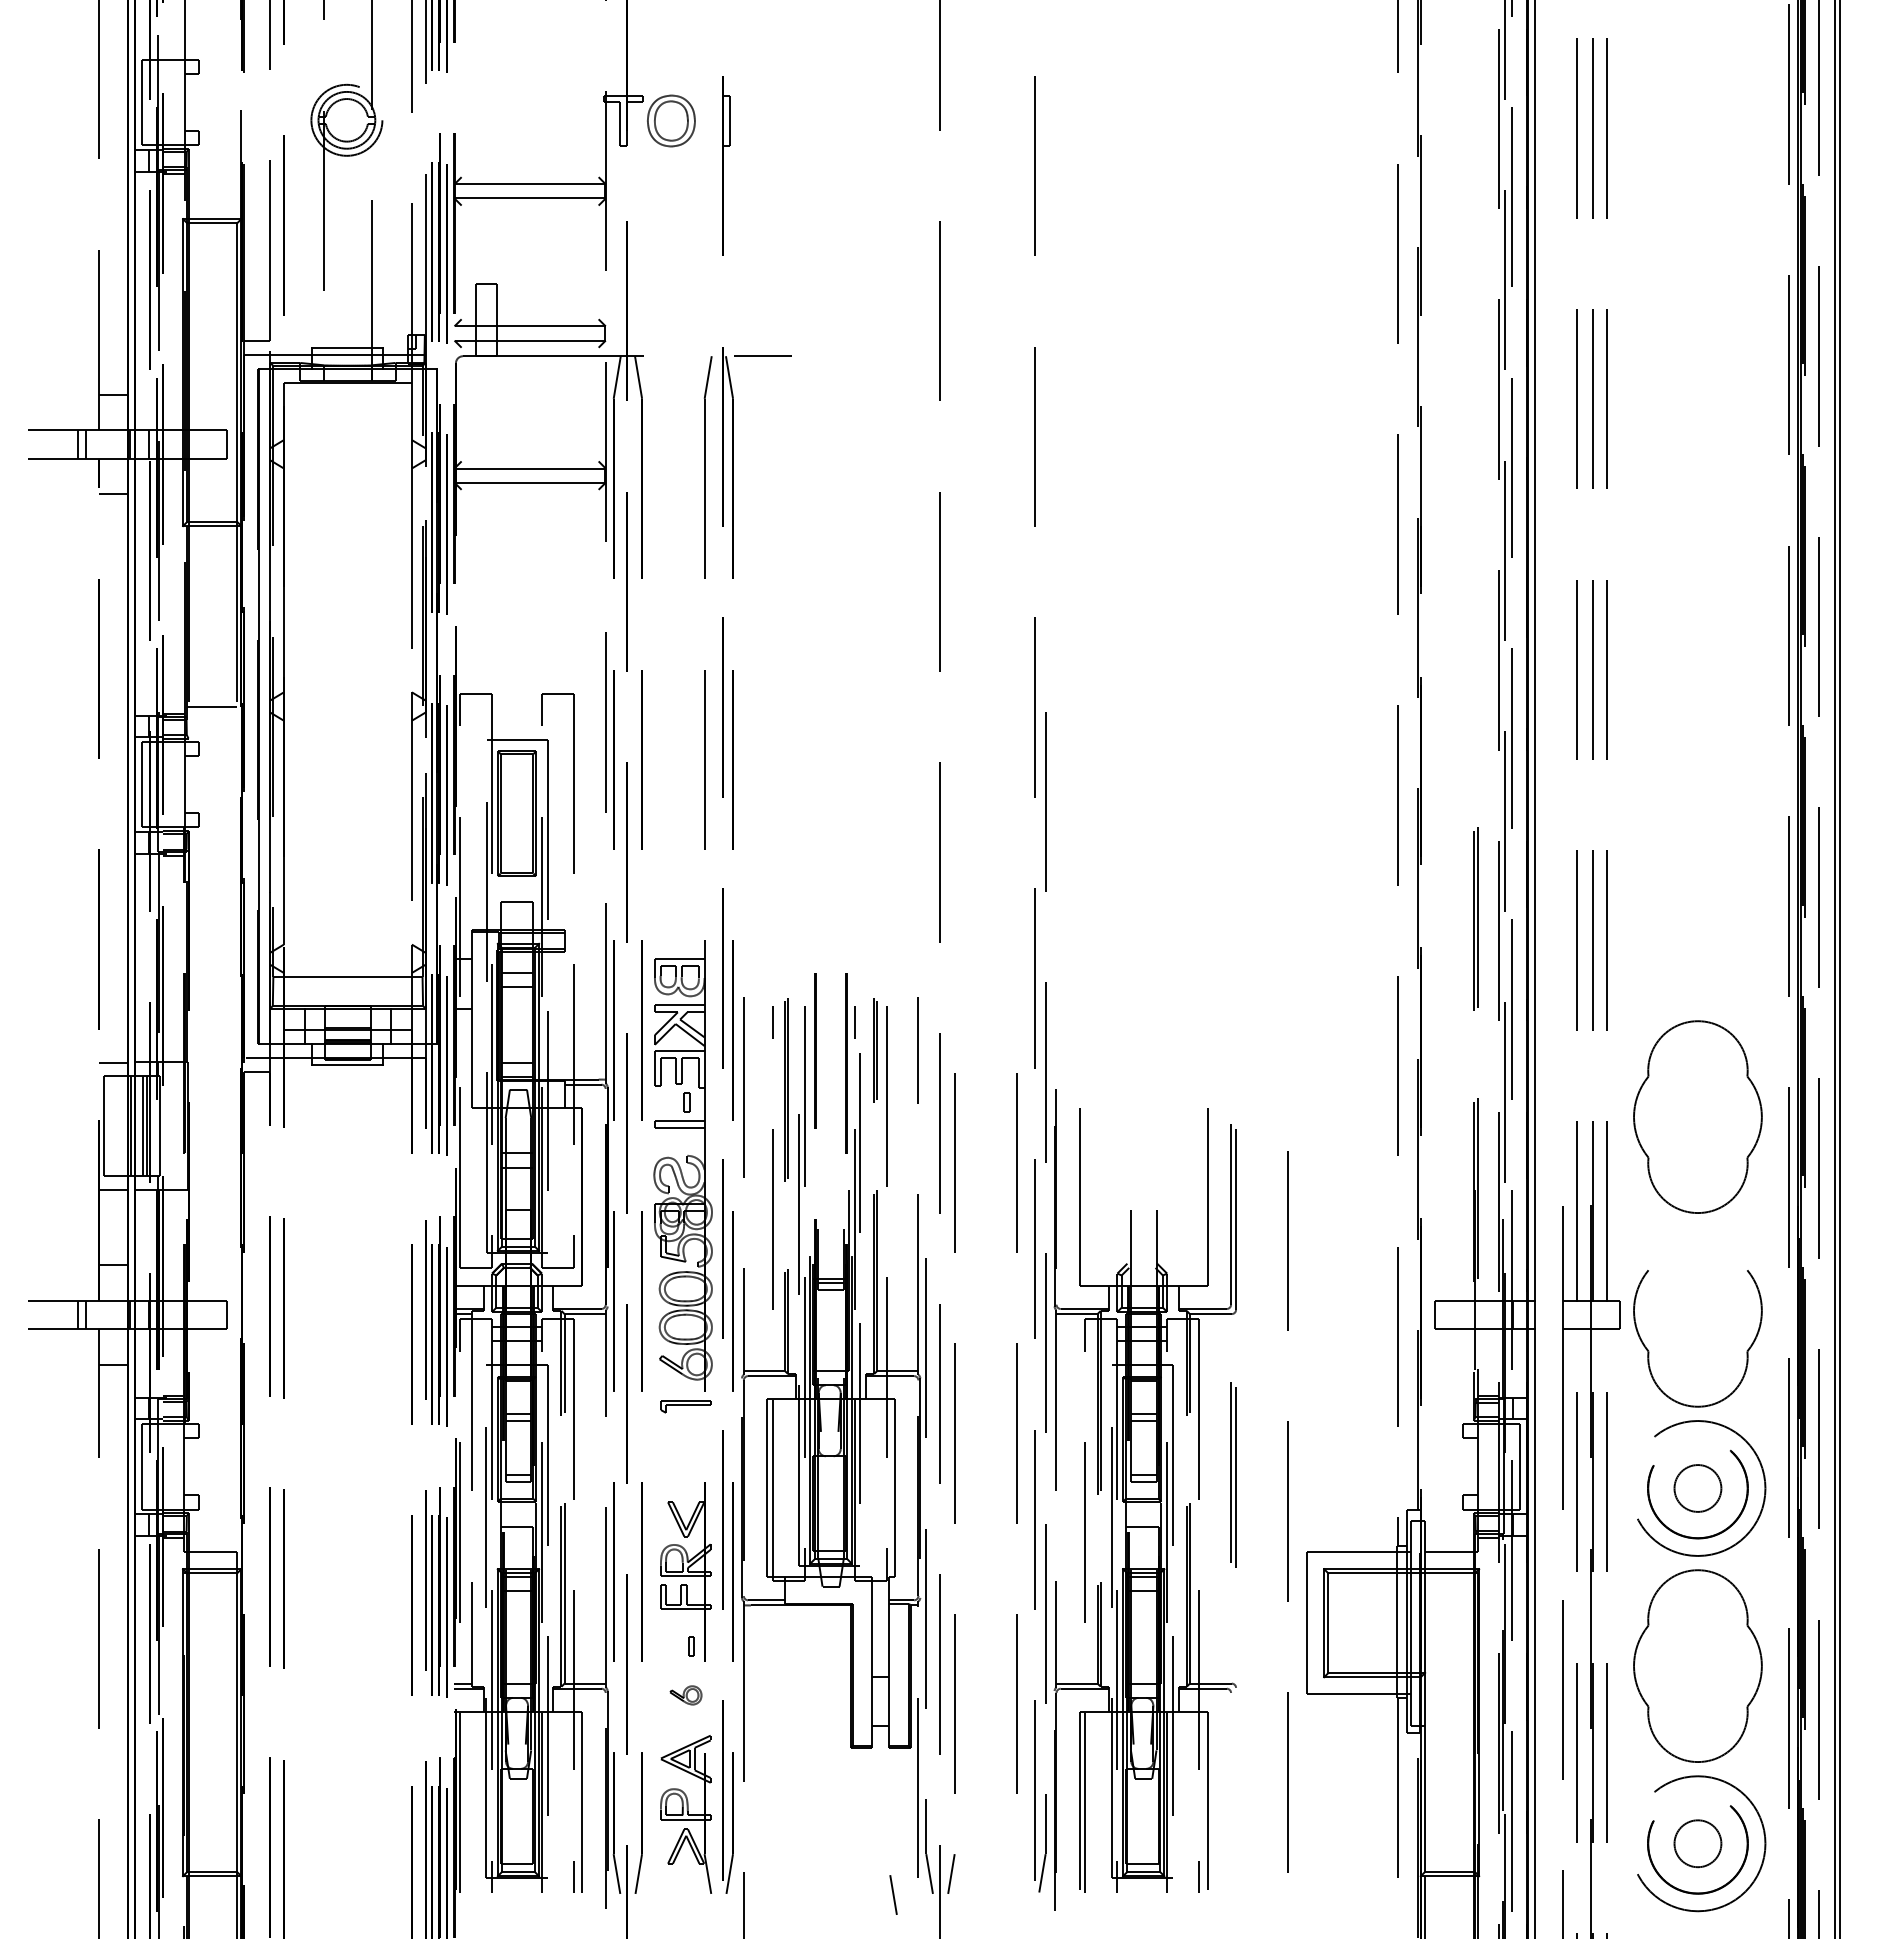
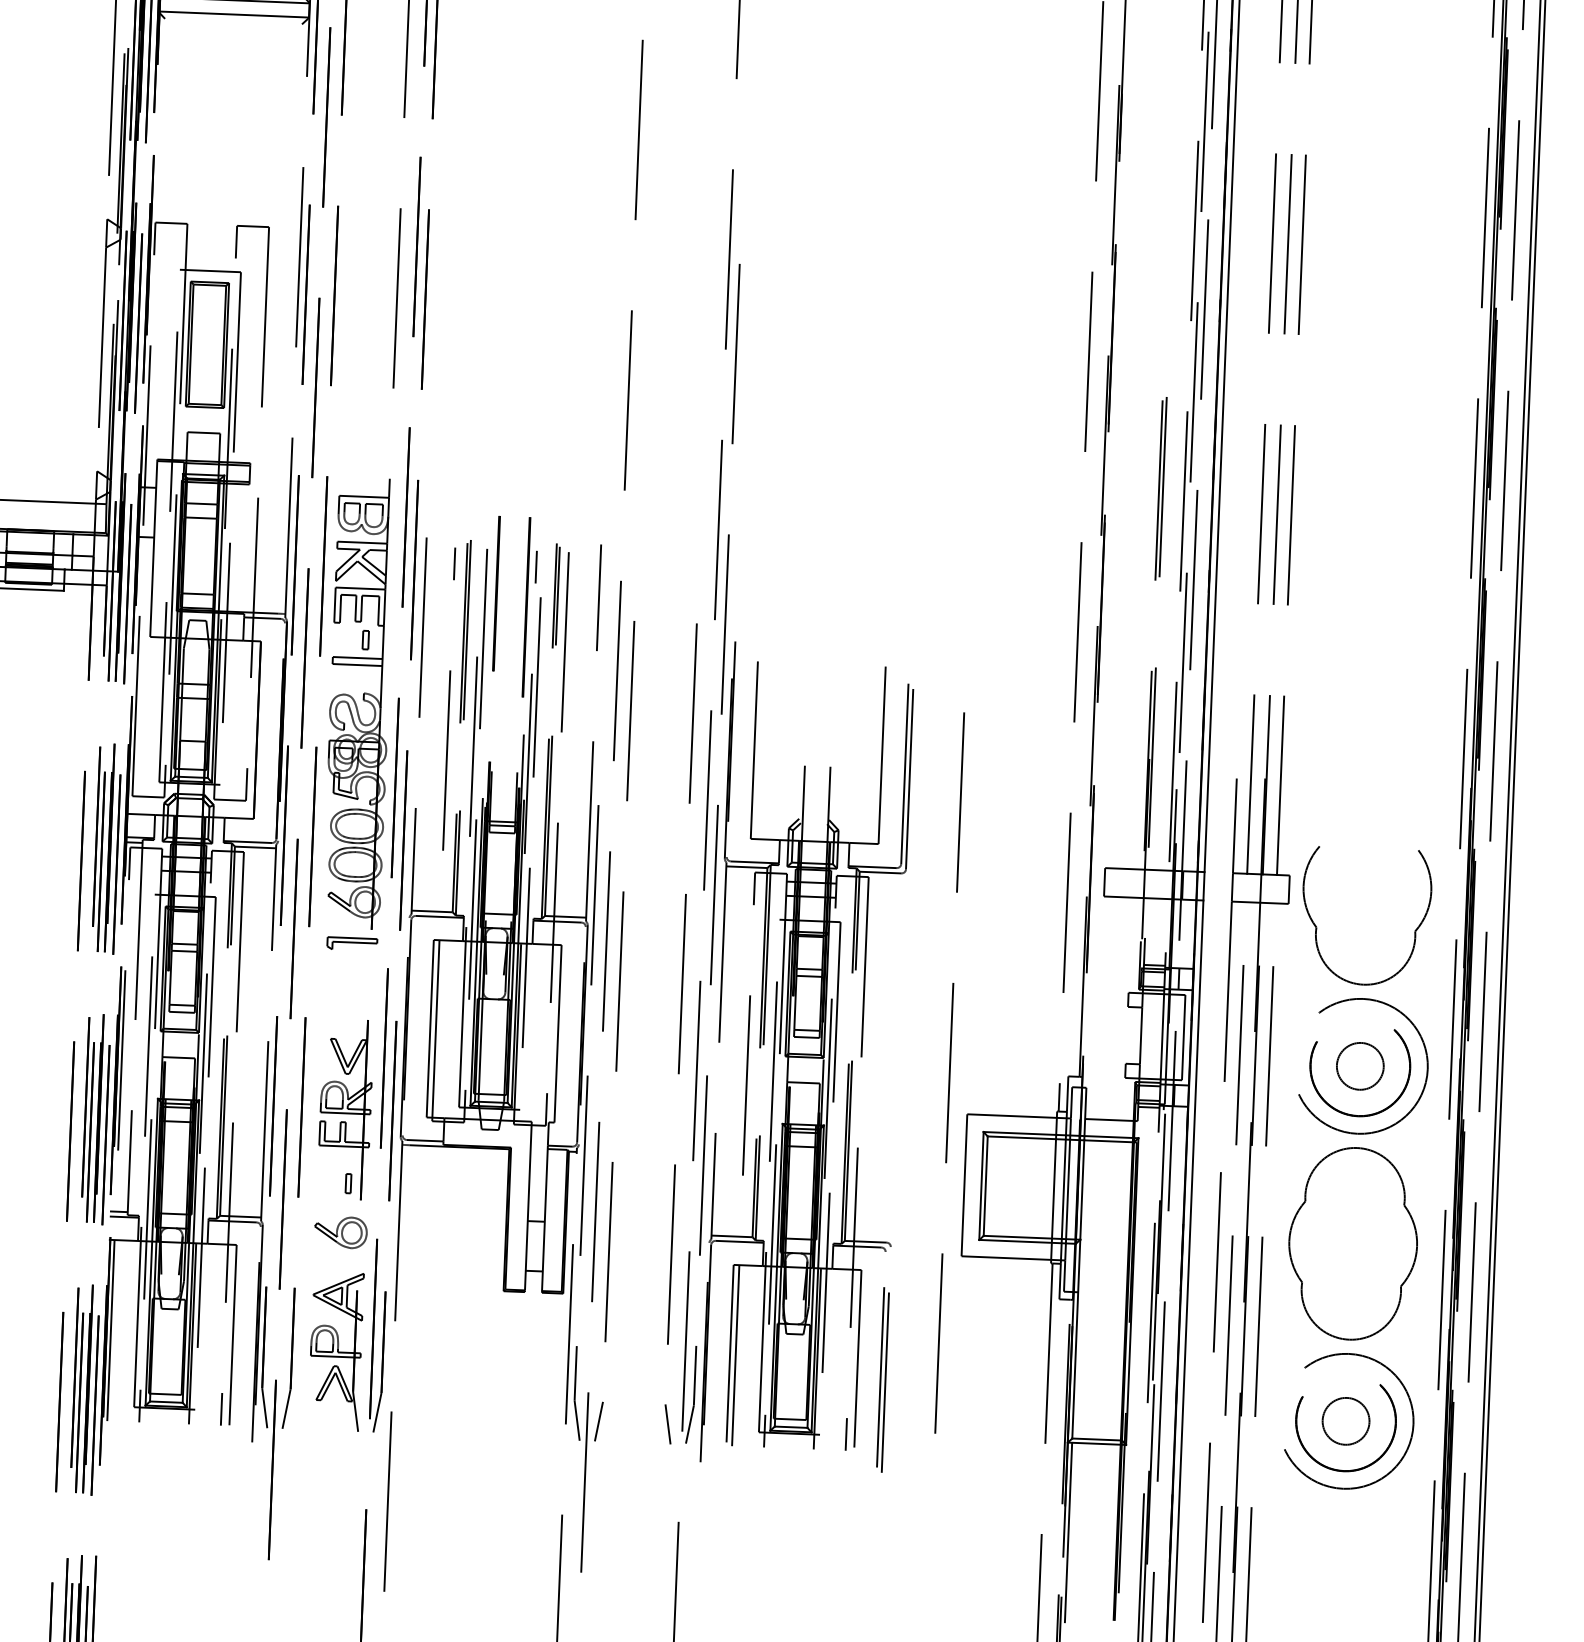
part: (1697, 1116) -> (1374, 694), removed
part: (1233, 1474) -> (882, 1379), moved
part: (685, 1695) -> (340, 1232), size x1.67
line: (893, 1894) -> (667, 1423), moved

